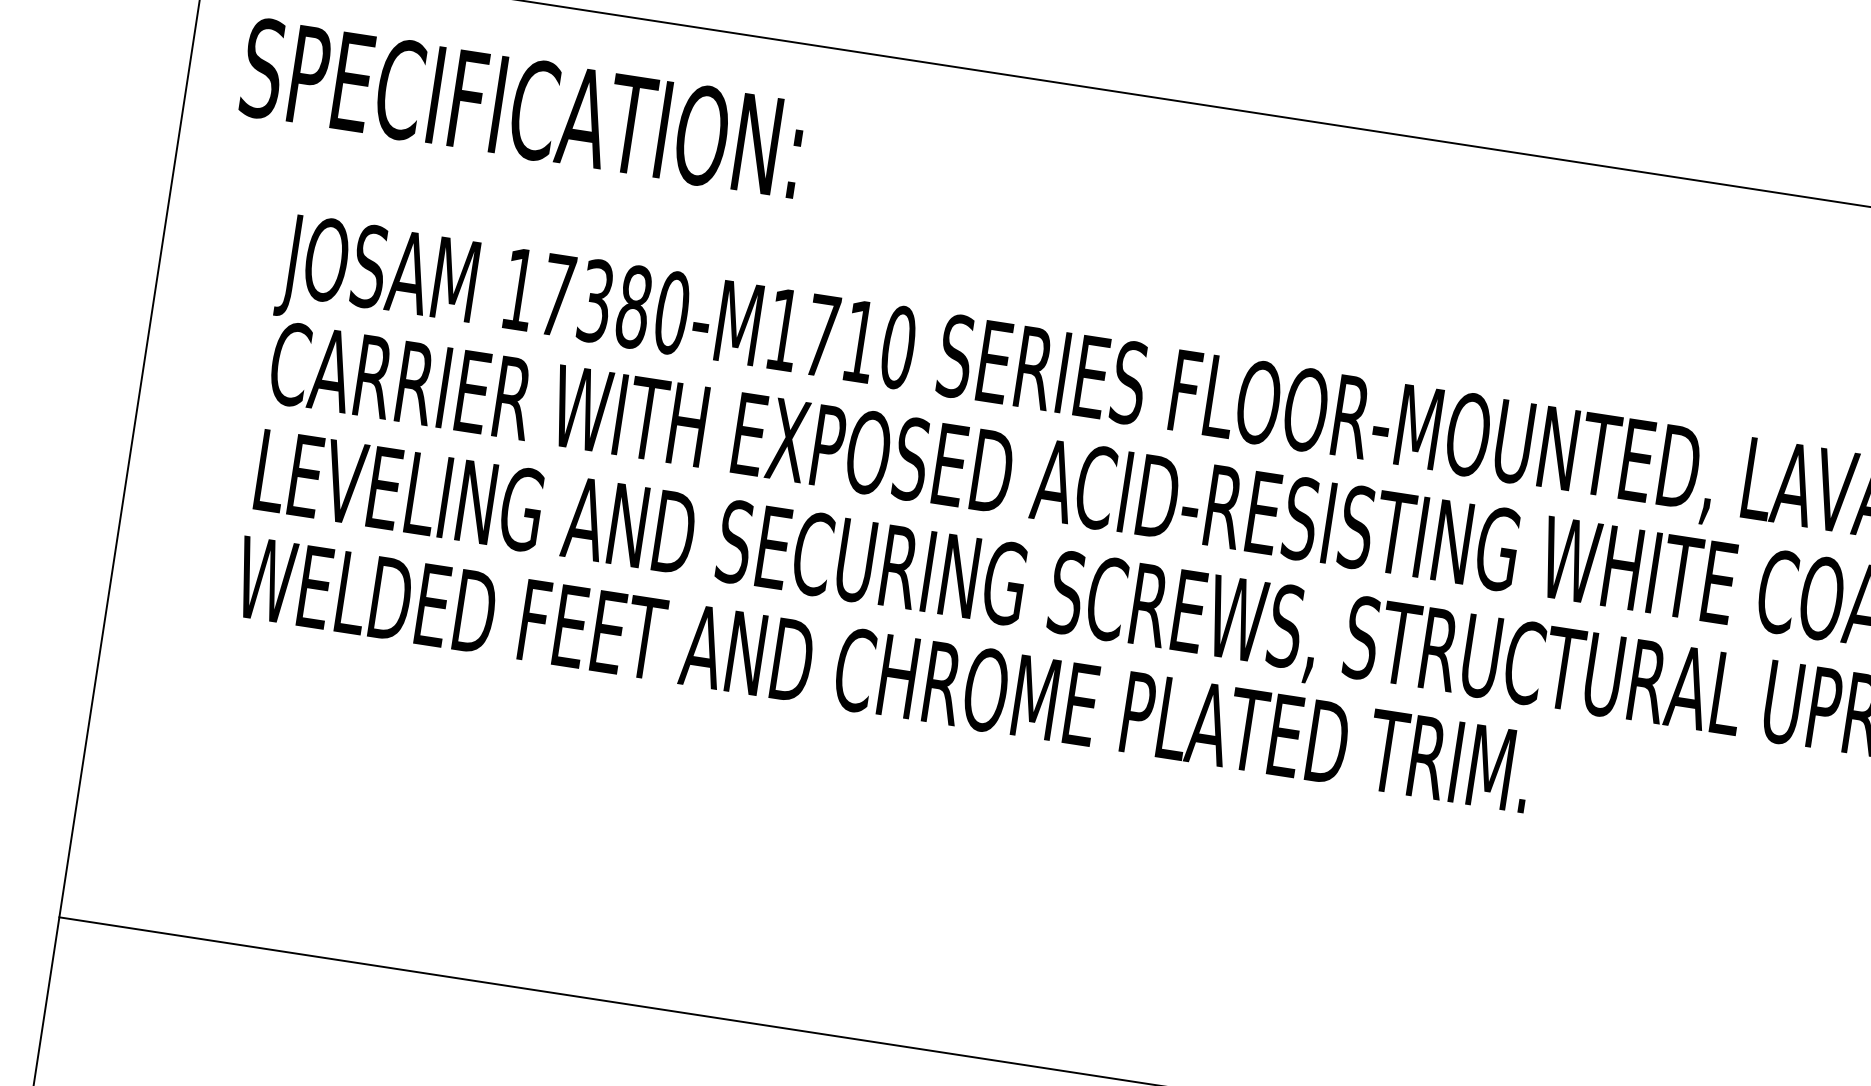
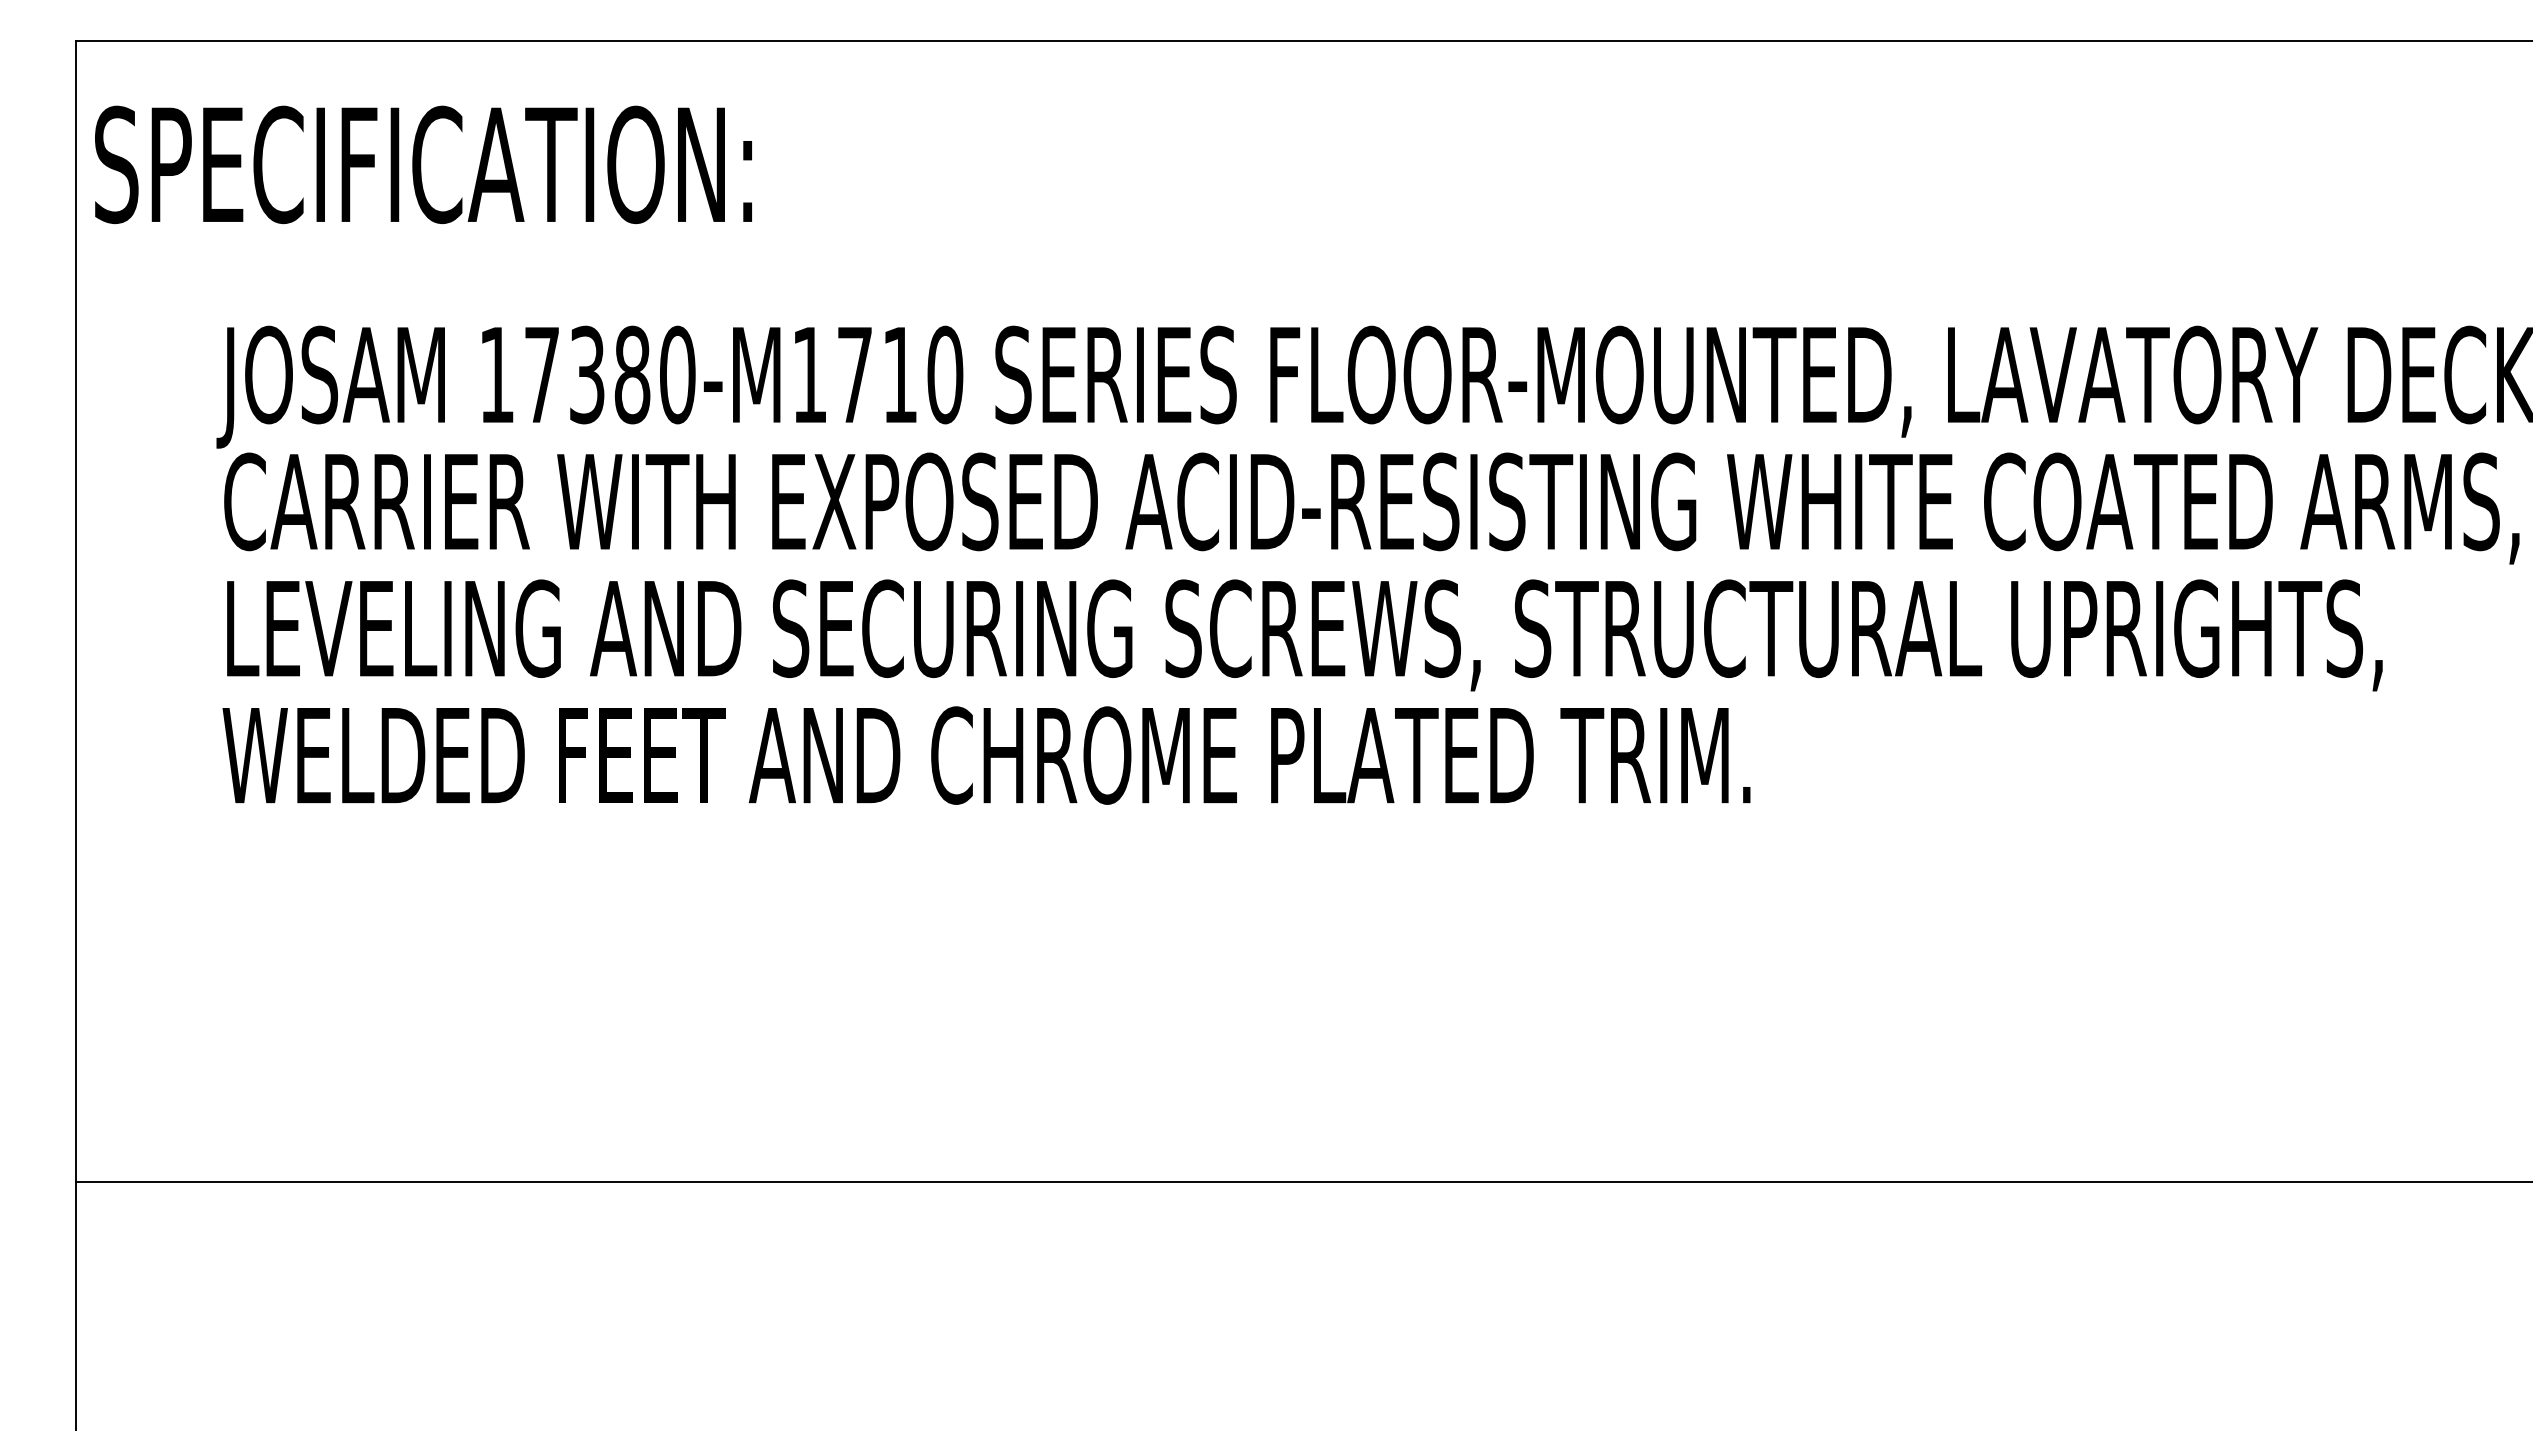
text: (522, 107) -> (423, 164), moved

